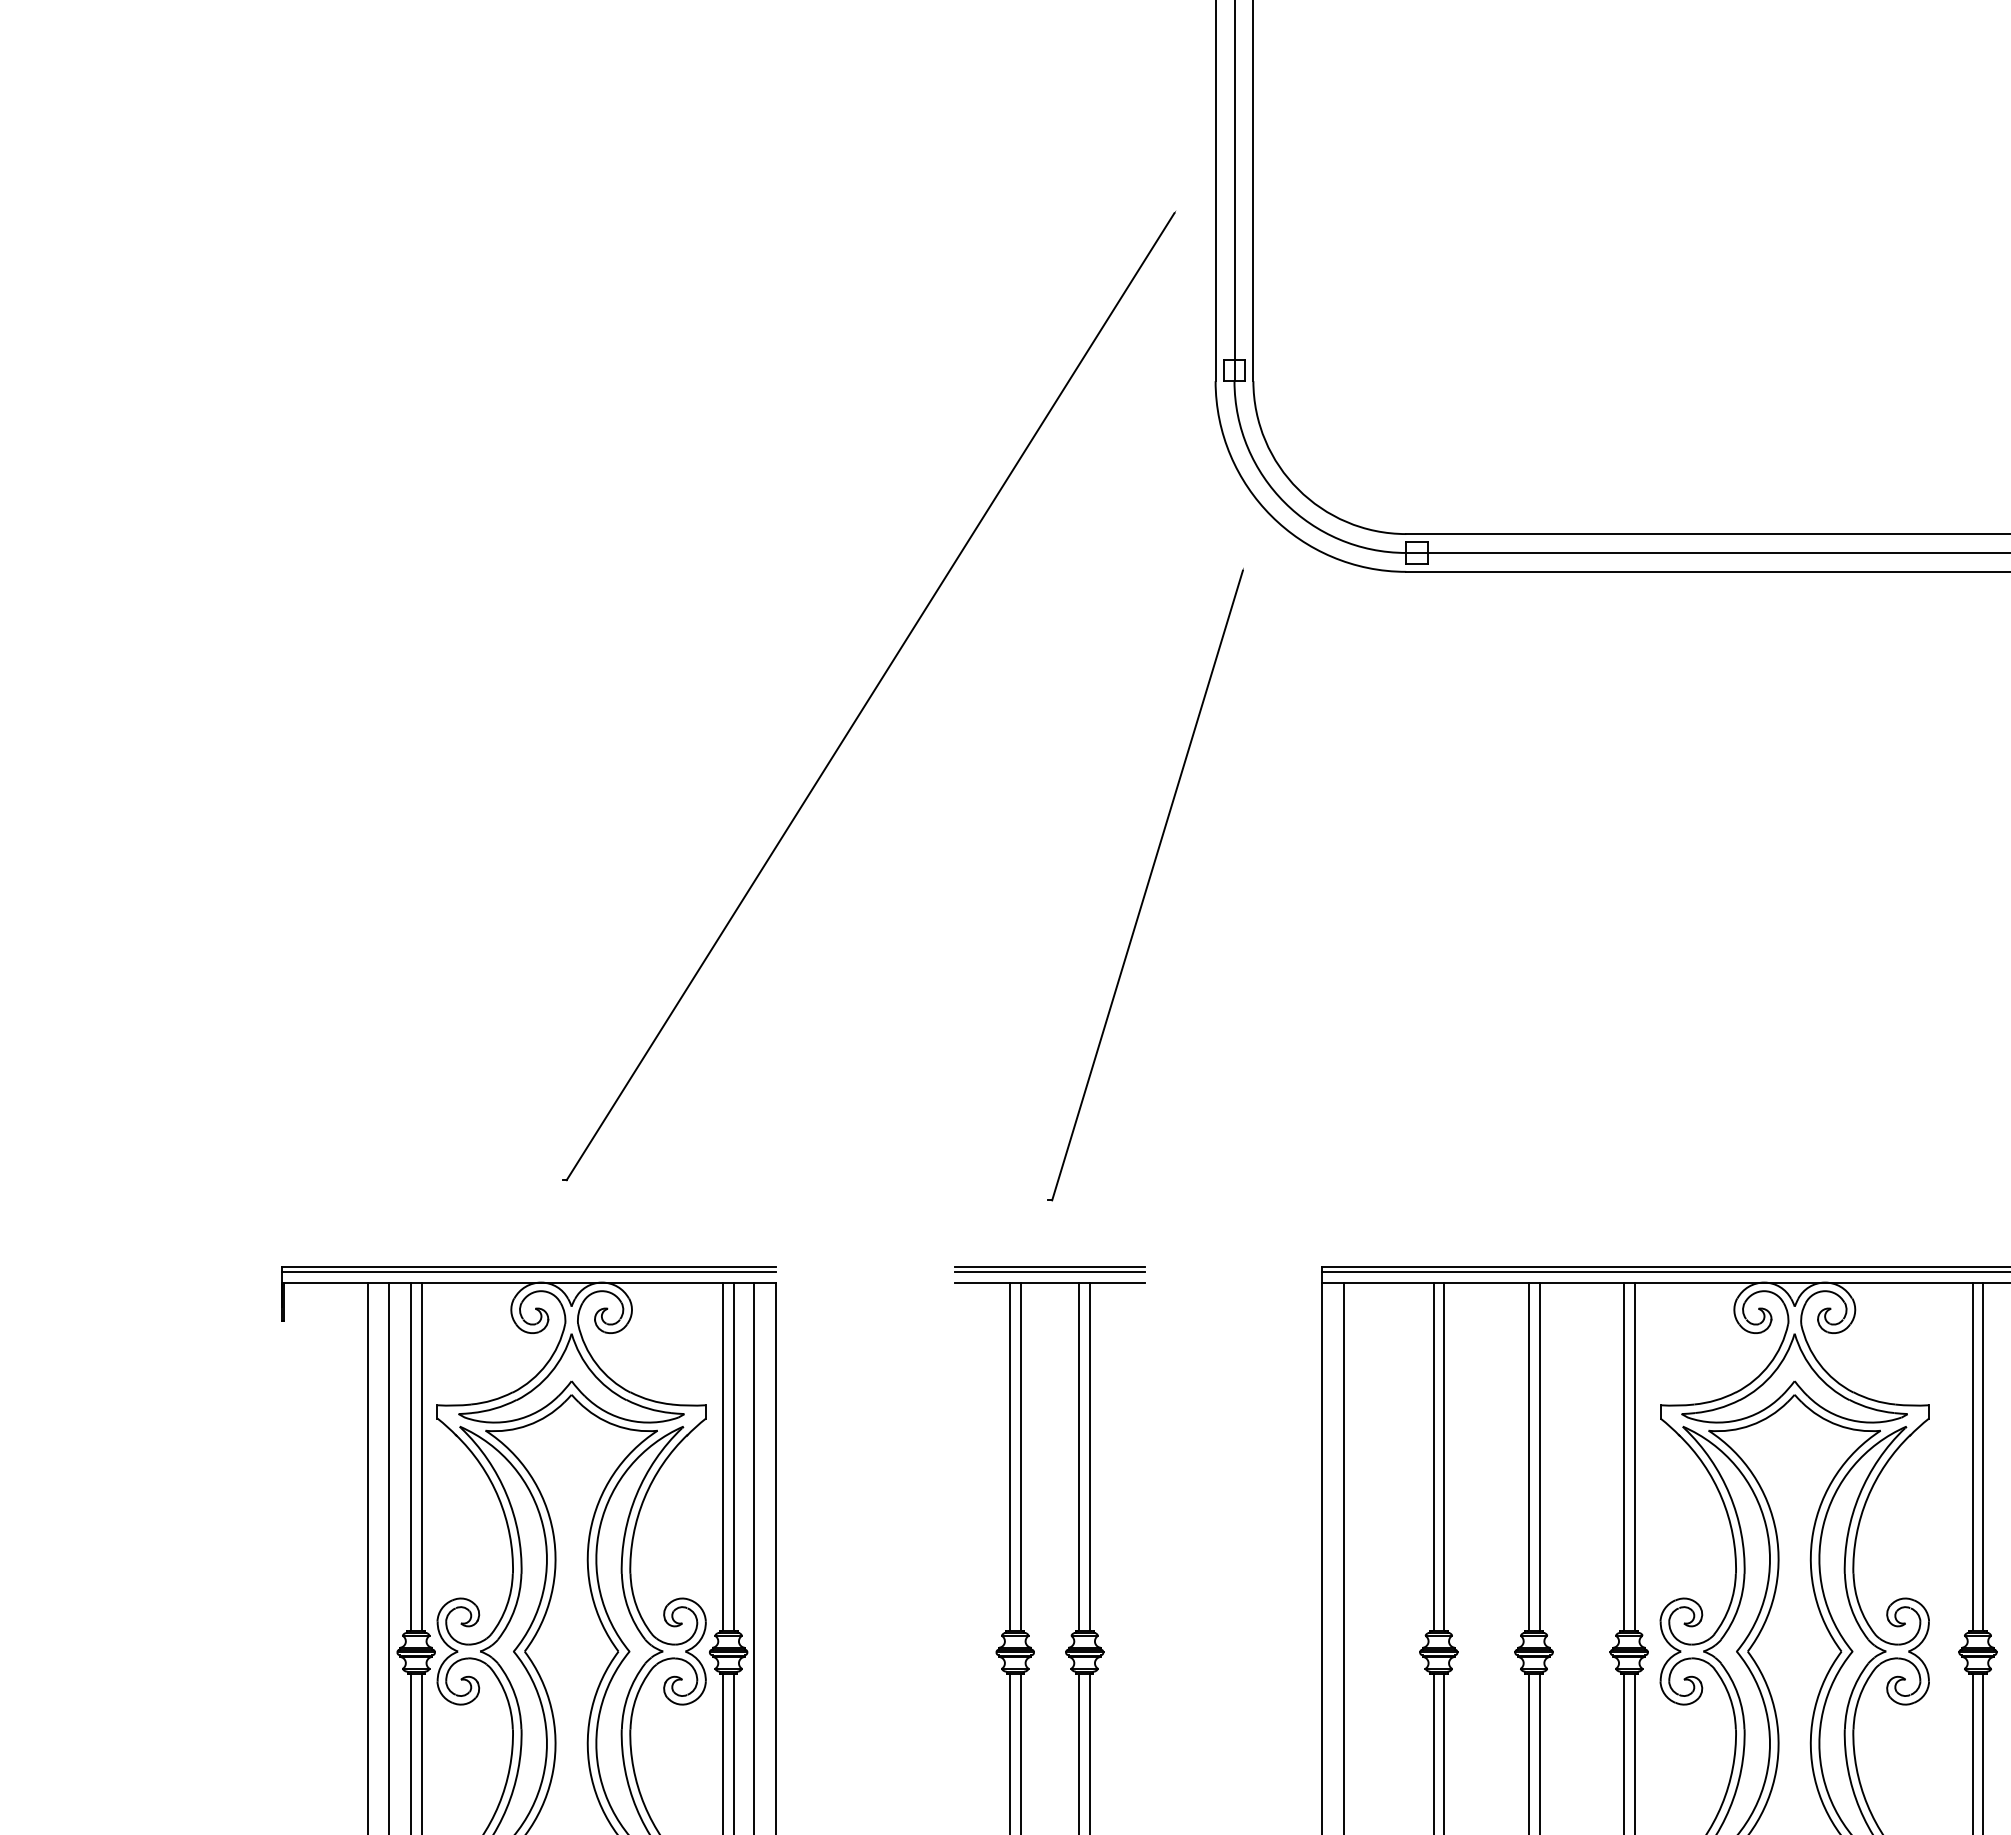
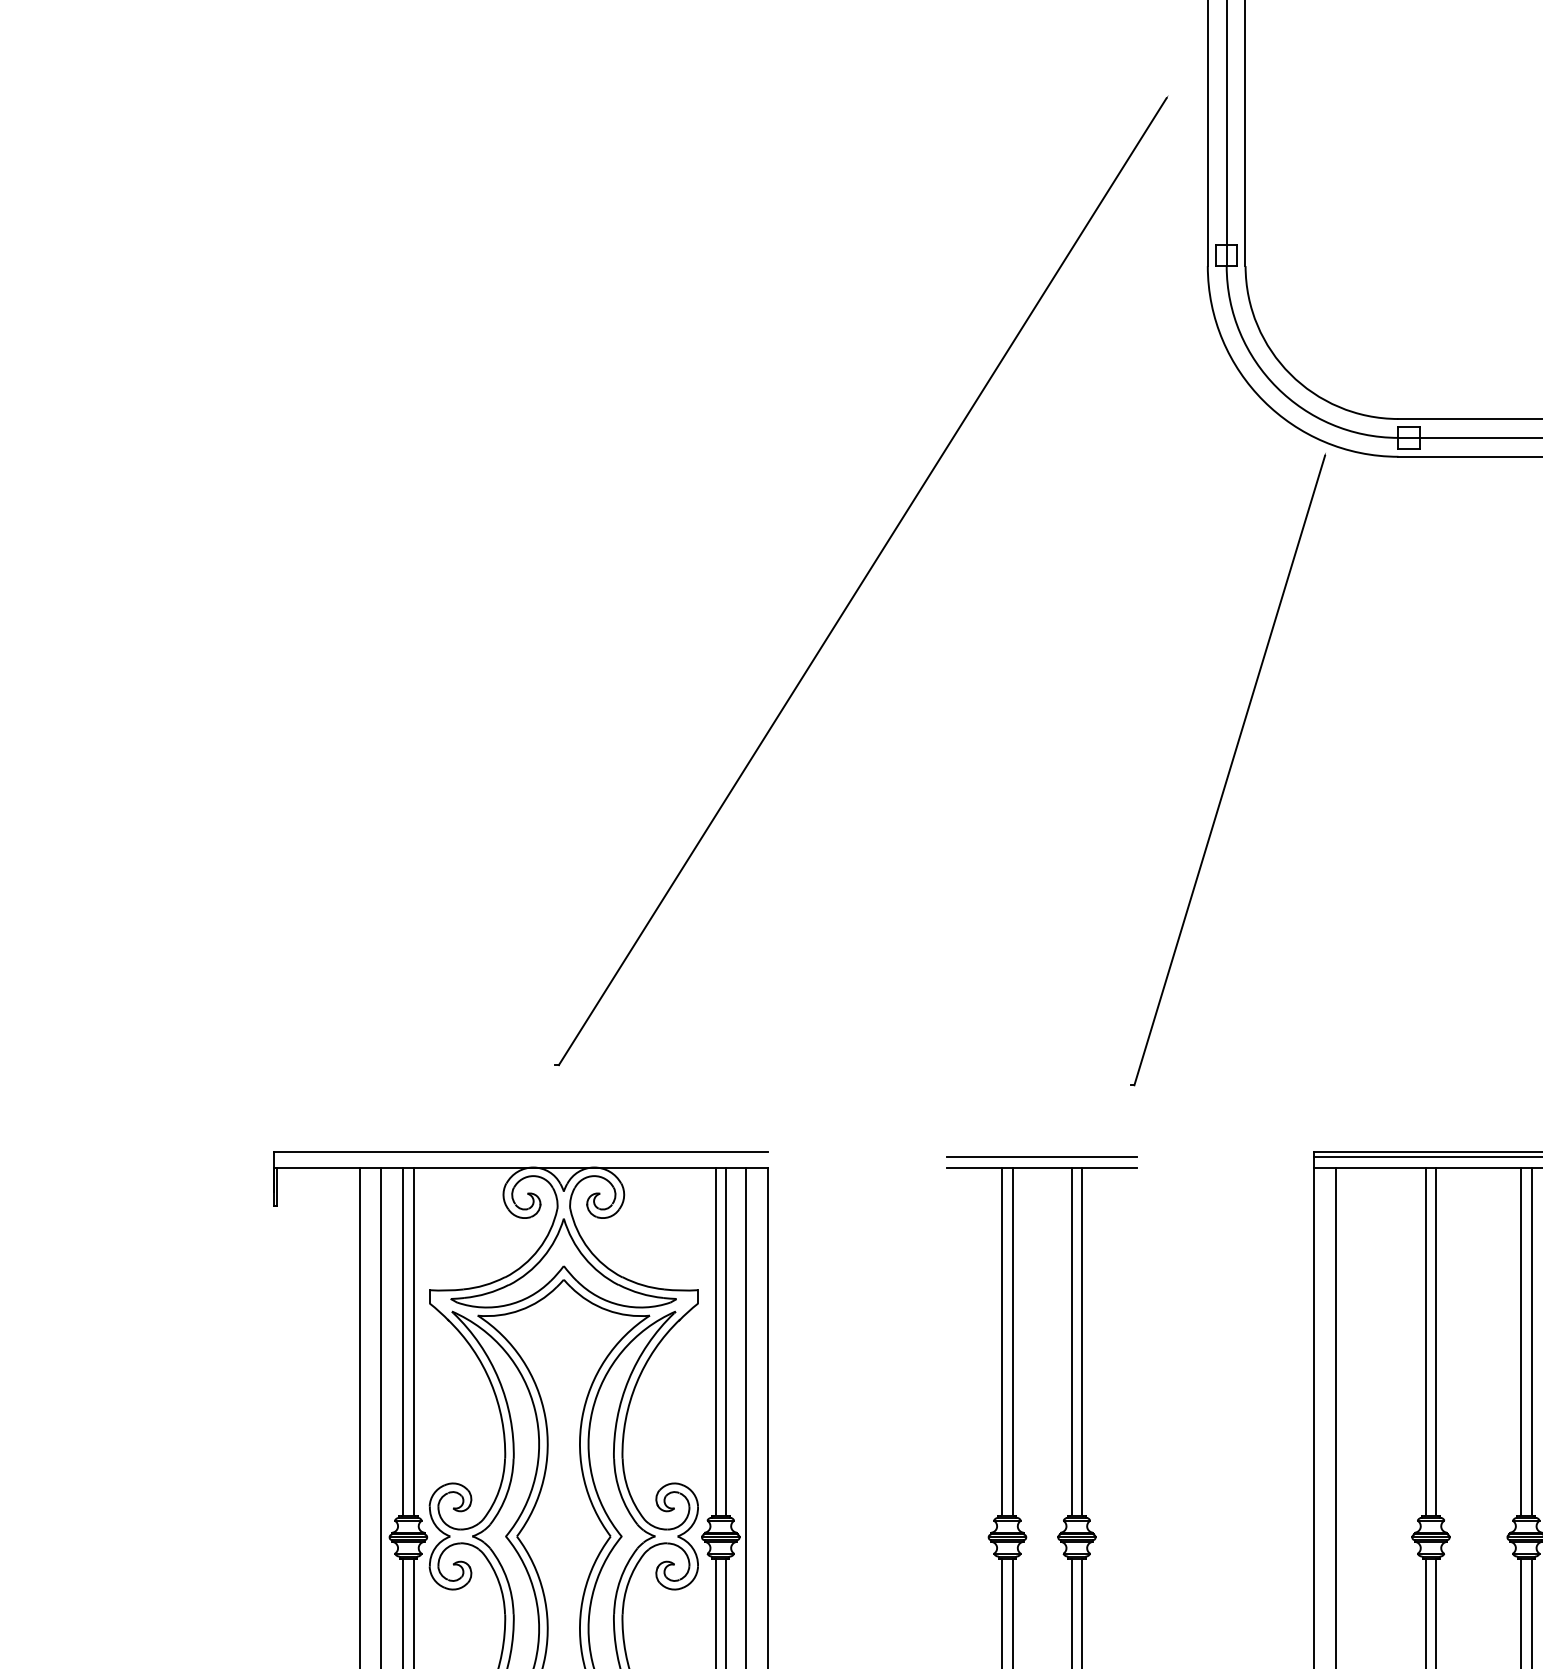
part: (1145, 884) -> (1227, 769), moved
line: (1049, 1266) -> (1041, 1151), removed
line: (528, 1272) -> (520, 1157), removed

